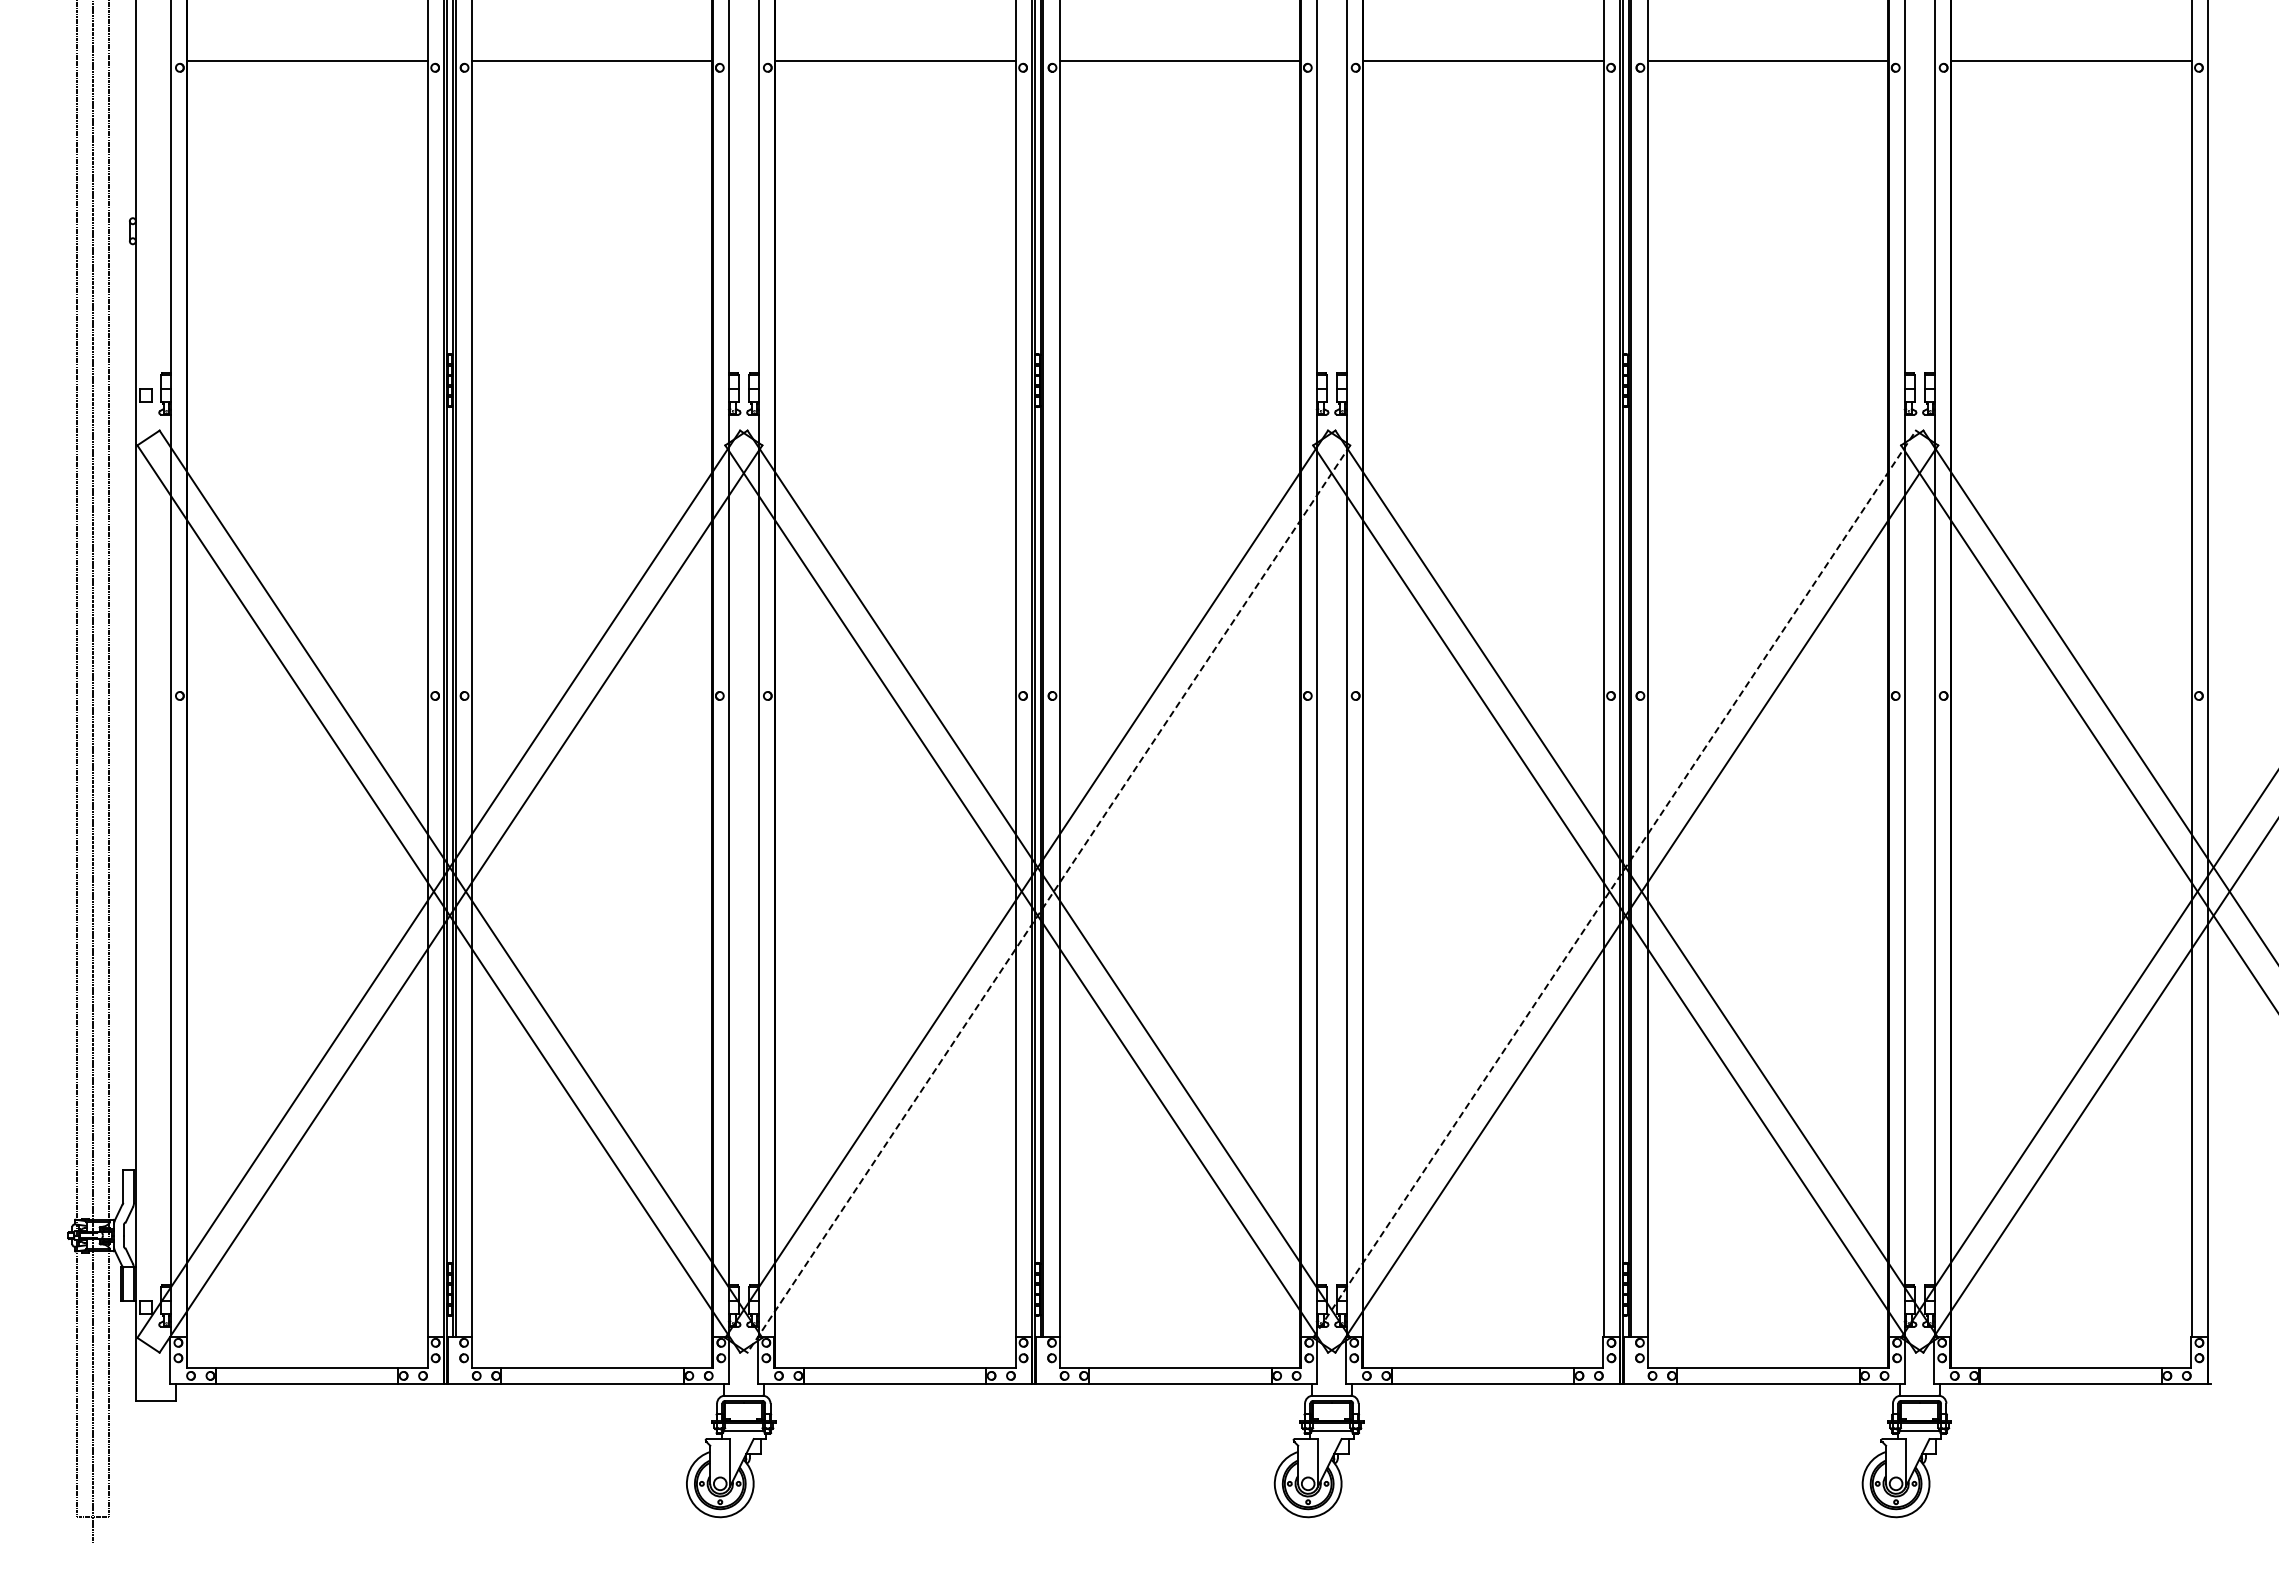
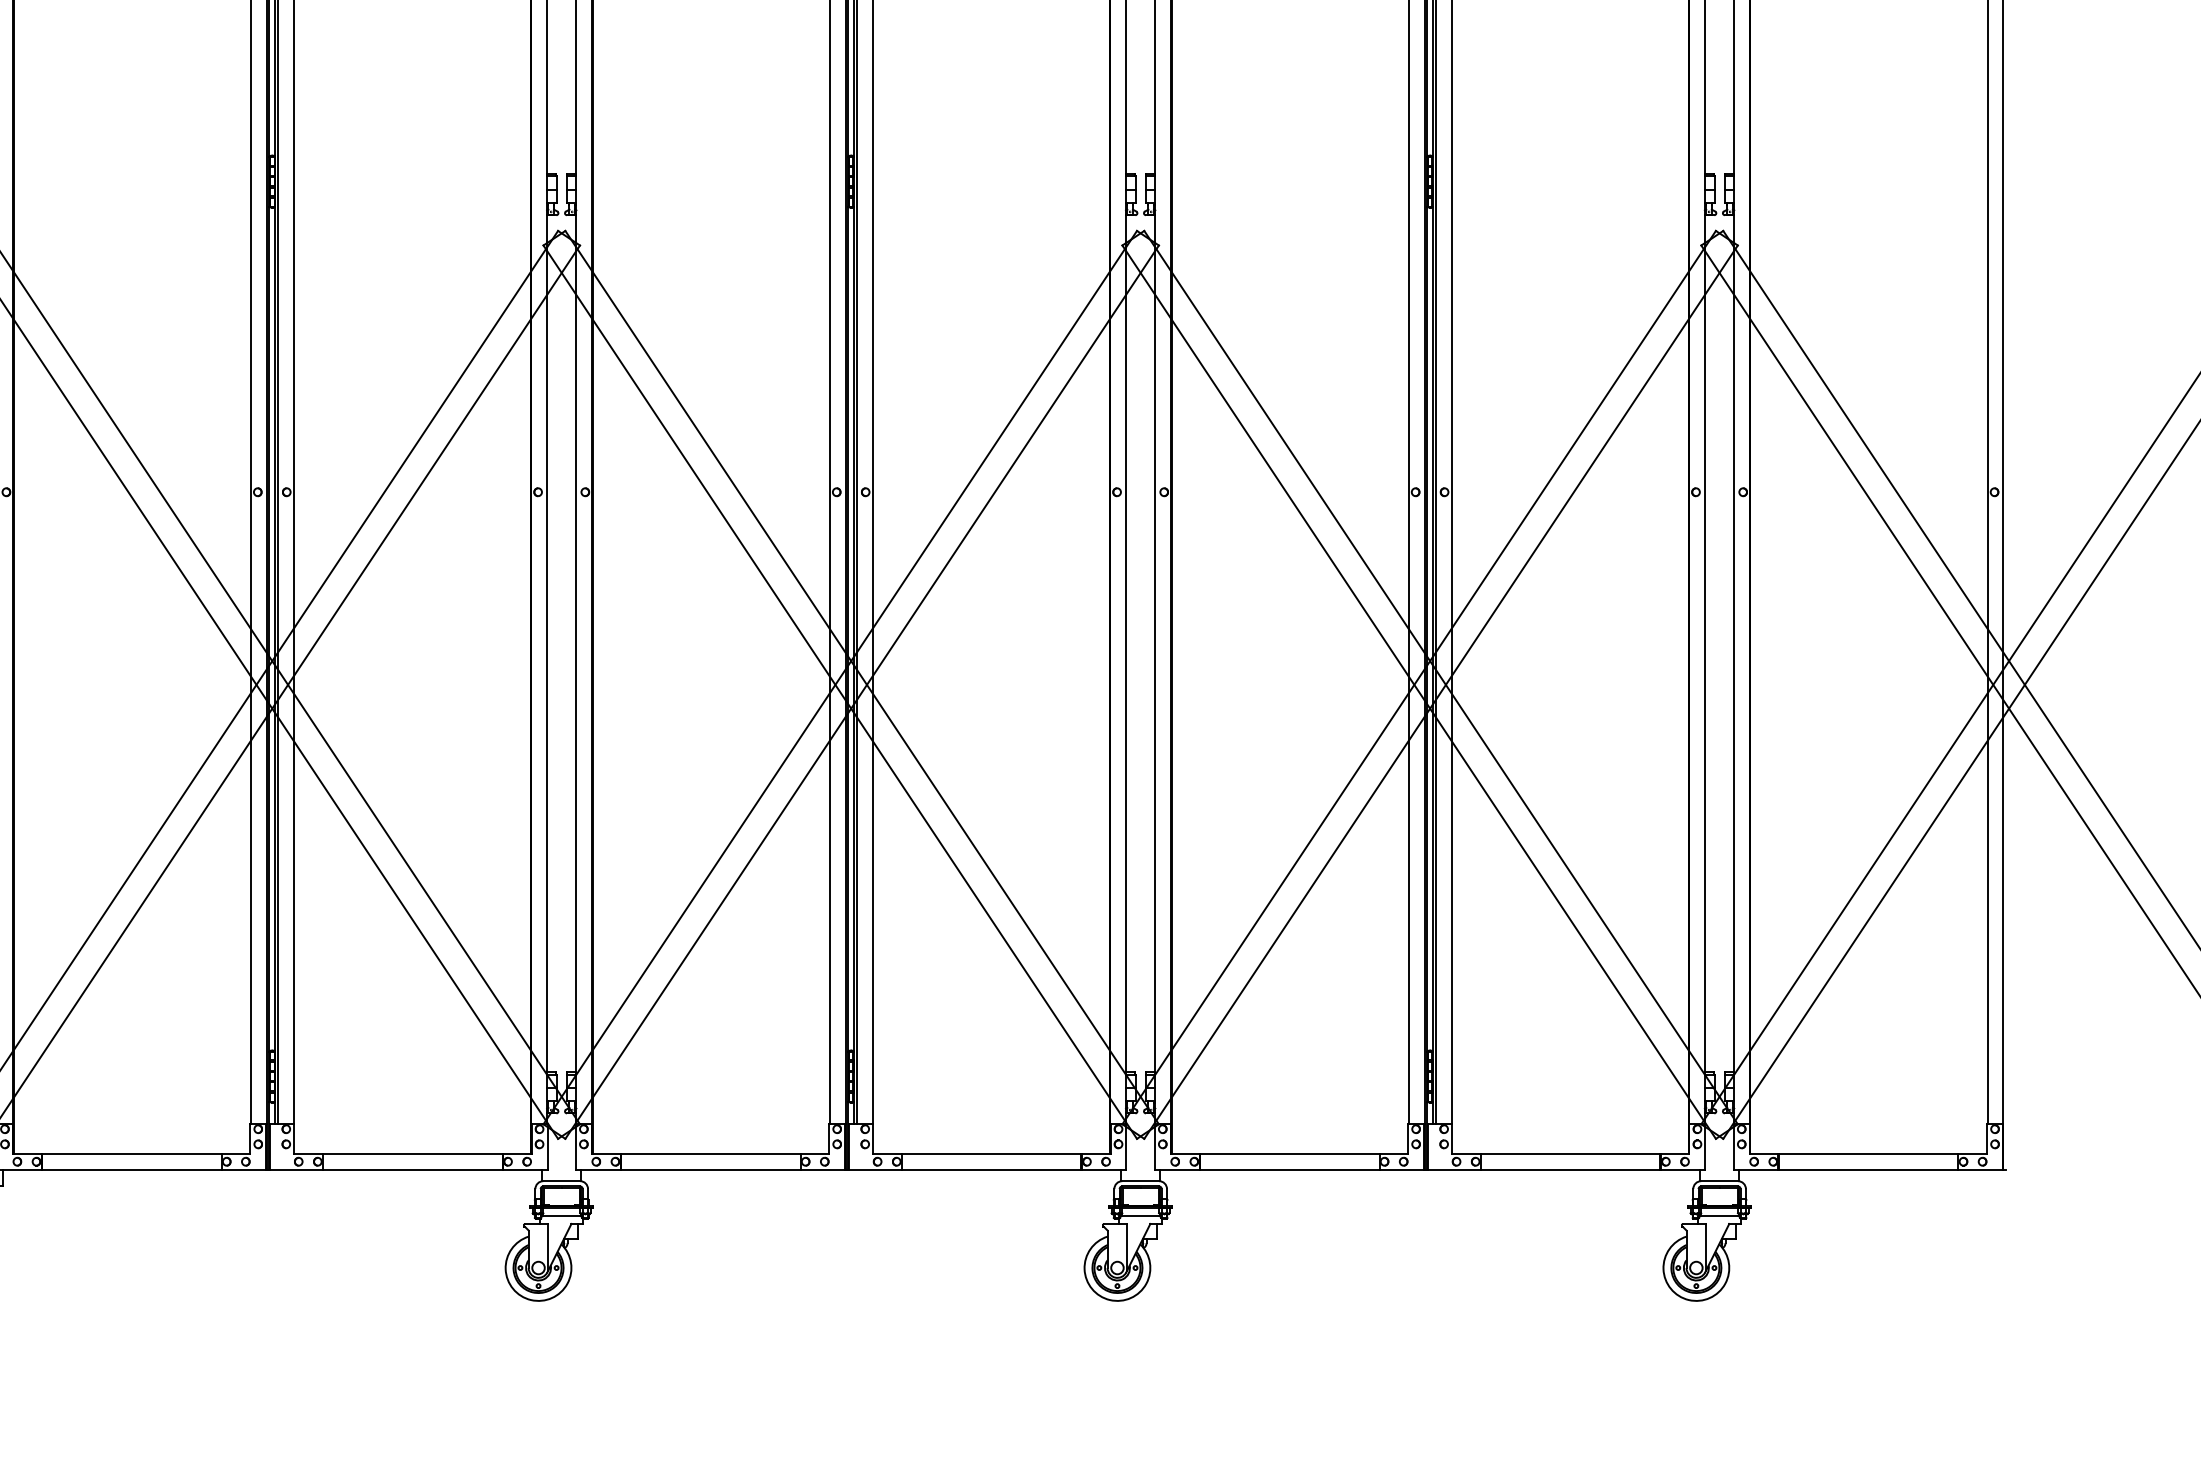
line: (1614, 884) -> (1419, 677), dashed -> solid
line: (1048, 899) -> (861, 692), dashed -> solid

